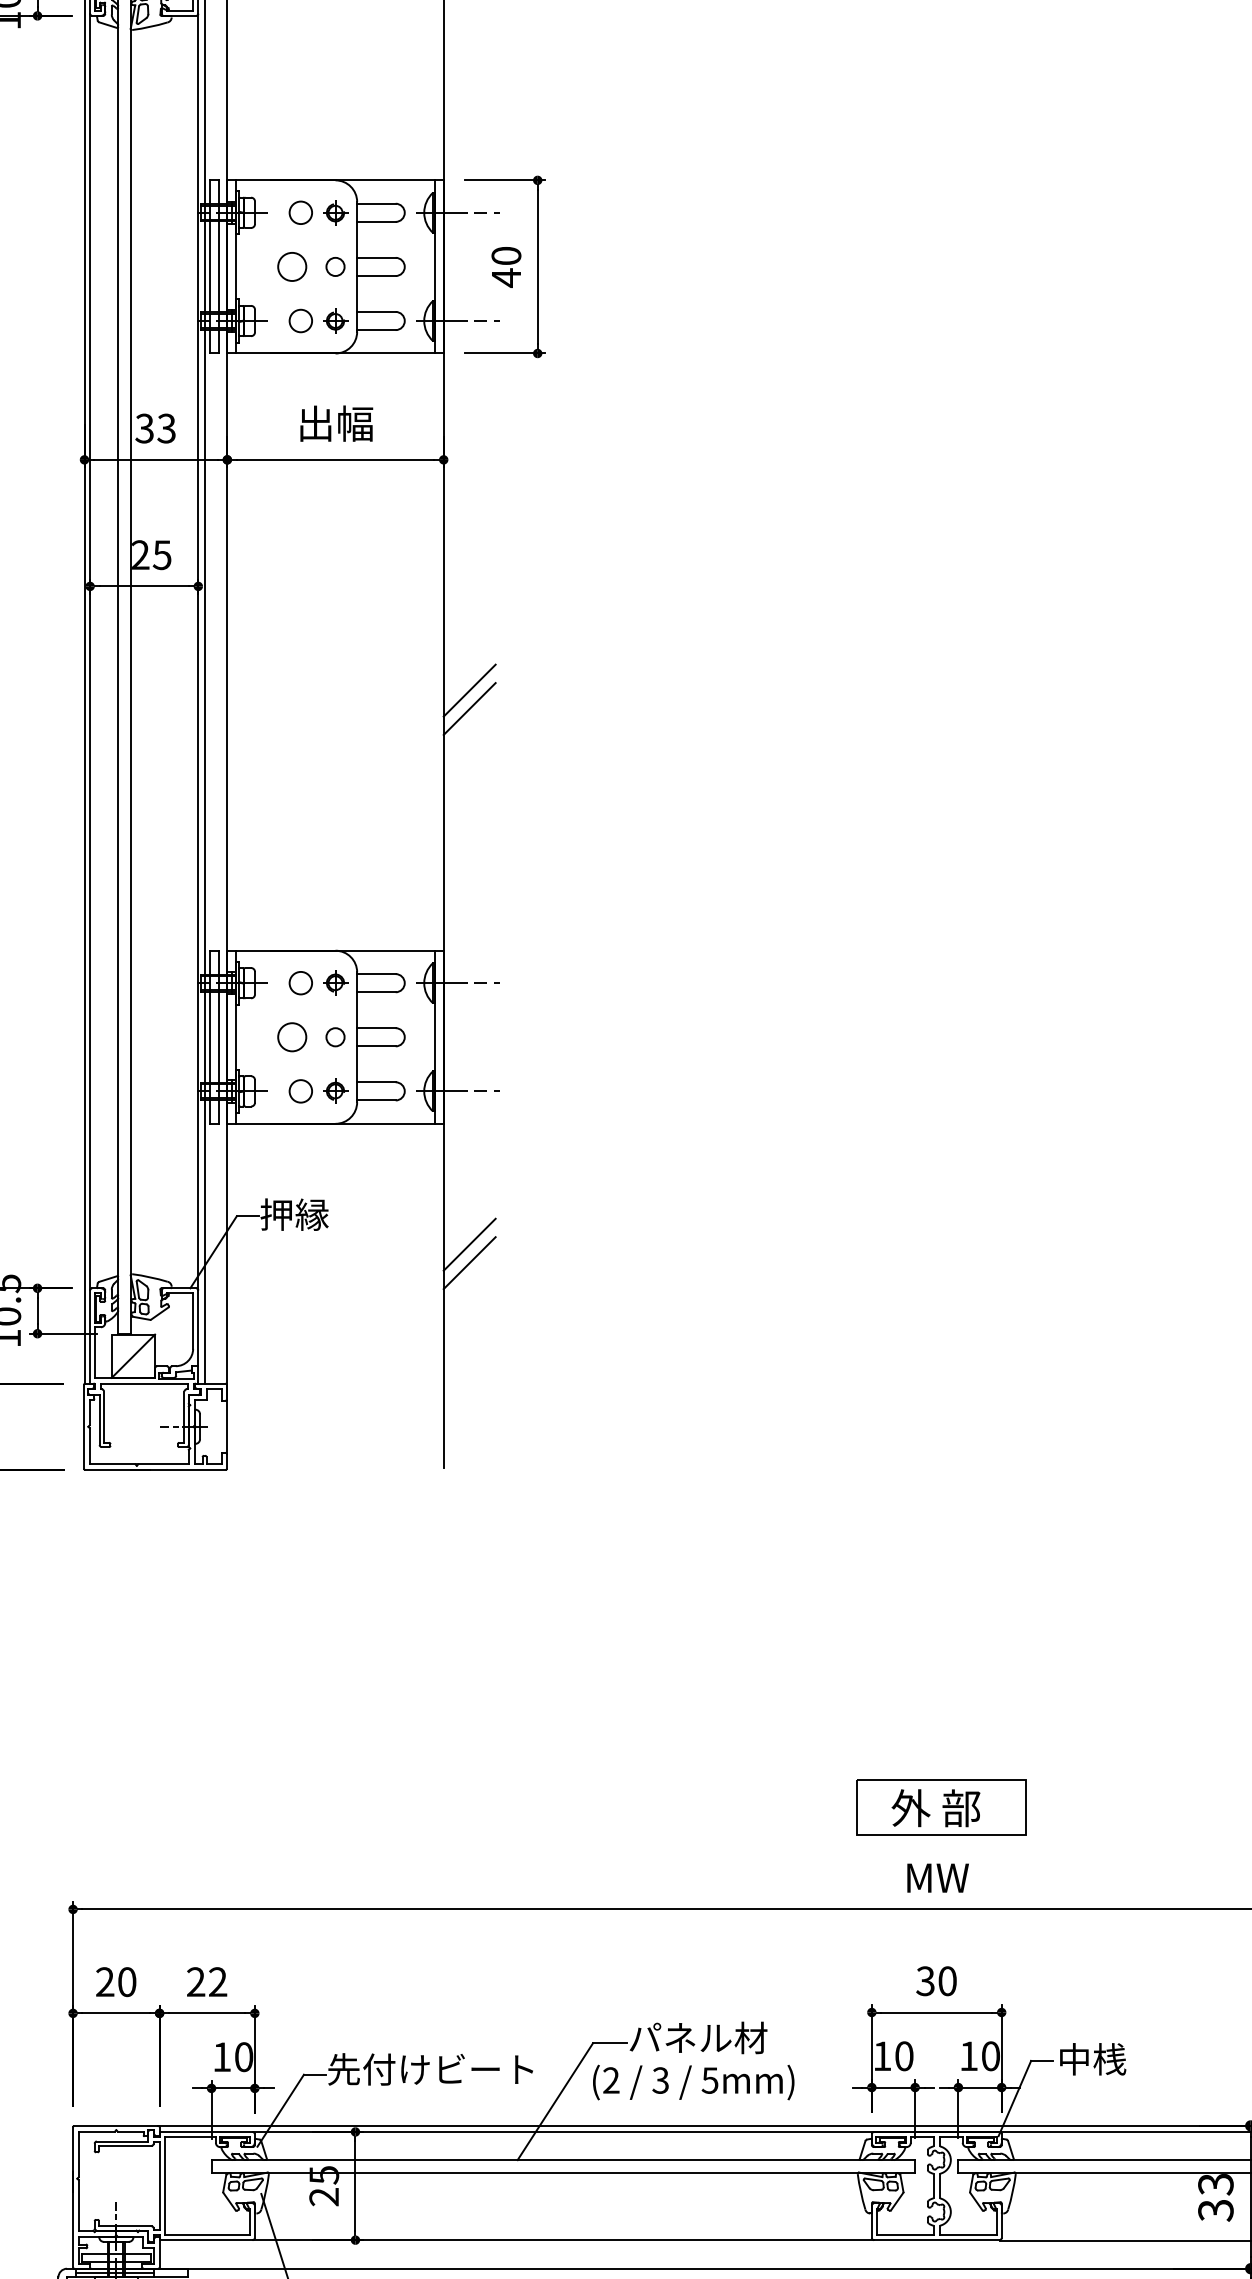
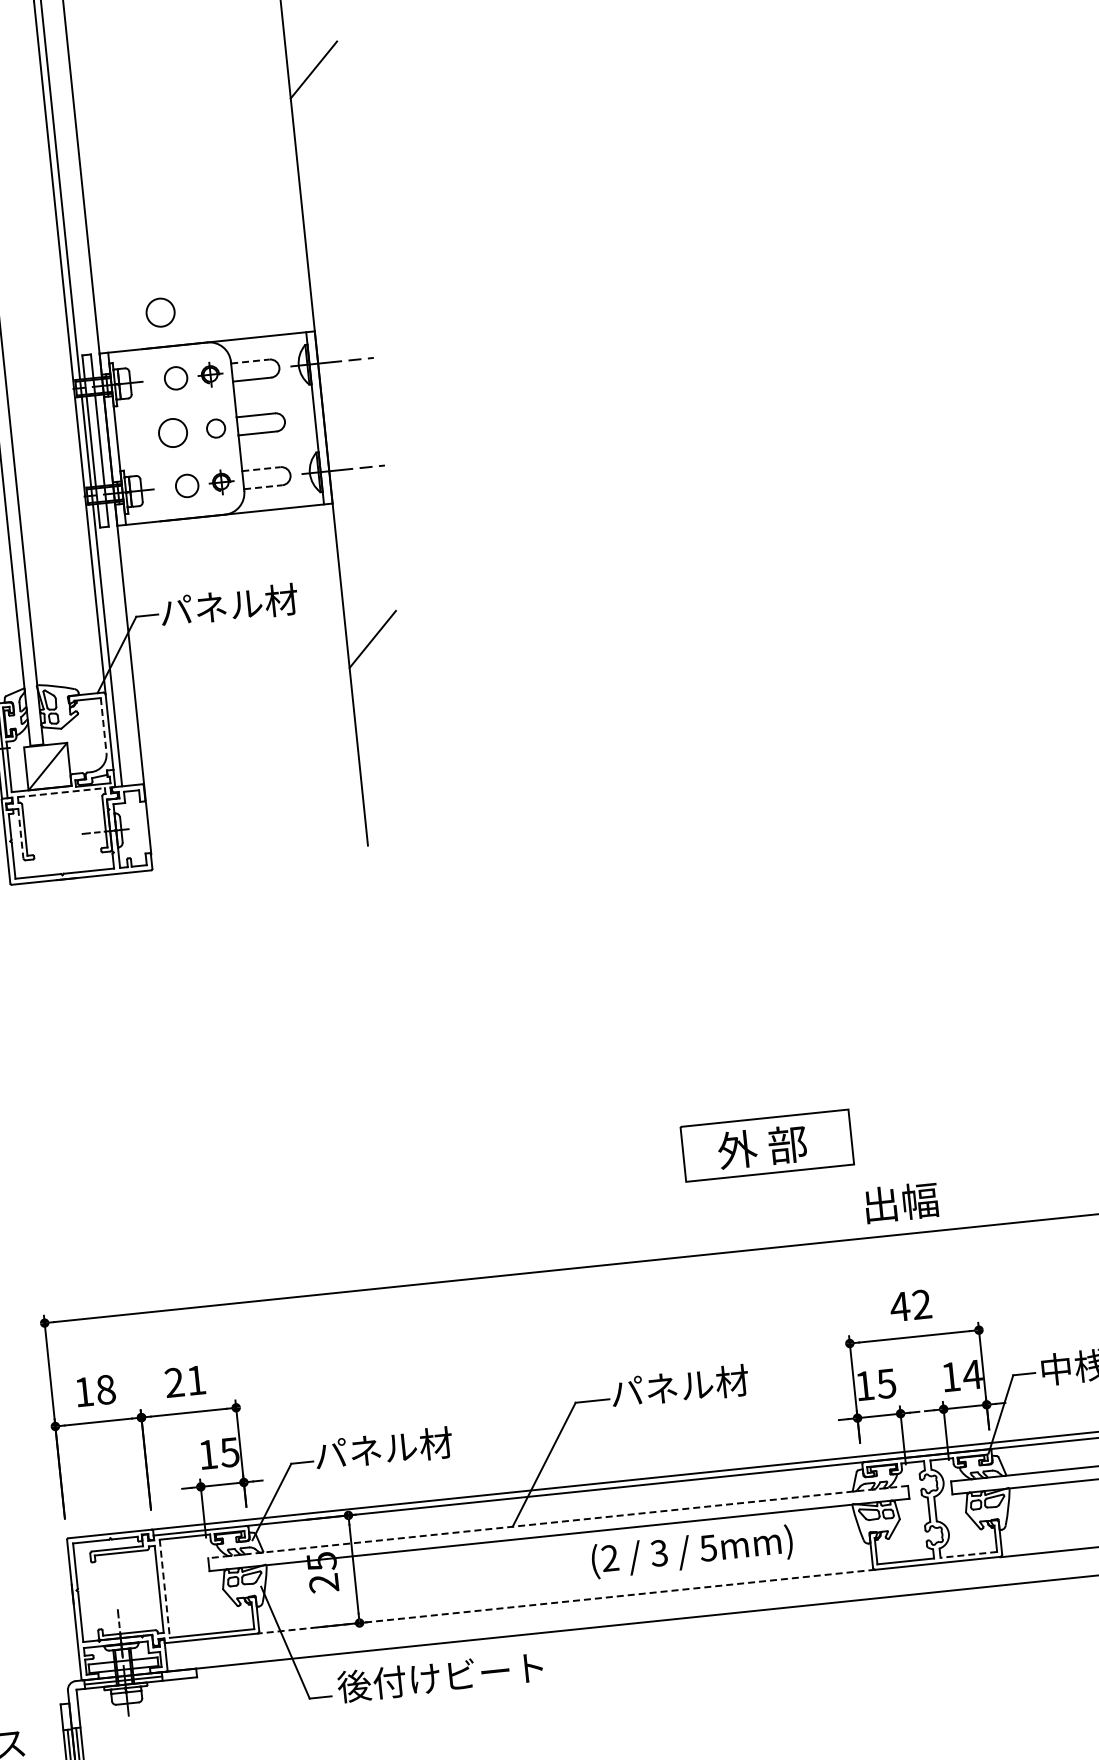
line: (469, 708) -> (315, 87), removed
circle: (292, 916) -> (160, 312), added
line: (376, 974) -> (250, 361), solid -> dashed
line: (376, 1082) -> (261, 469), solid -> dashed
line: (376, 1100) -> (263, 487), solid -> dashed
text: (329, 1214) -> (228, 605), 押縁 -> パネル材
line: (469, 1244) -> (370, 620), removed
line: (193, 1321) -> (104, 725), solid -> dashed
line: (144, 1383) -> (61, 792), solid -> dashed
line: (99, 1420) -> (20, 834), solid -> dashed
part: (941, 1807) -> (767, 1145), moved
text: (937, 1877) -> (901, 1202), MW -> 出幅
text: (116, 1981) -> (95, 1390), 20 -> 18
text: (218, 1981) -> (196, 1379), 22 -> 21
text: (935, 1981) -> (909, 1306), 30 -> 42
text: (903, 2056) -> (885, 1384), 10 -> 15
text: (990, 2056) -> (972, 1375), 10 -> 14
text: (243, 2057) -> (229, 1452), 10 -> 15
text: (430, 2069) -> (416, 1445), 先付けビート -> パネル材
text: (693, 2082) -> (692, 1551), moved
line: (563, 2160) -> (558, 1522), solid -> dashed
line: (165, 2186) -> (165, 1589), solid -> dashed
line: (967, 2234) -> (967, 1554), solid -> dashed
line: (563, 2240) -> (566, 1602), solid -> dashed

